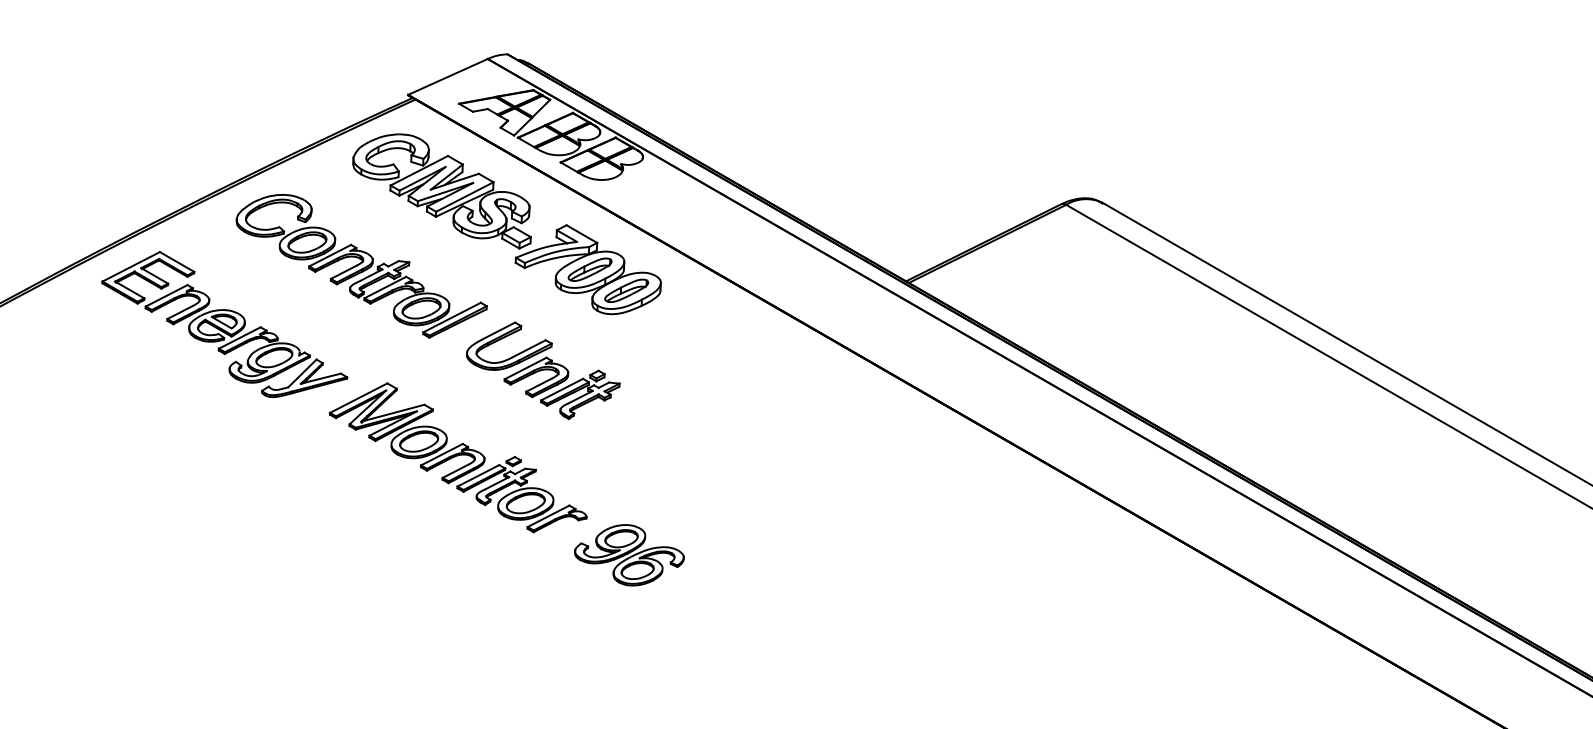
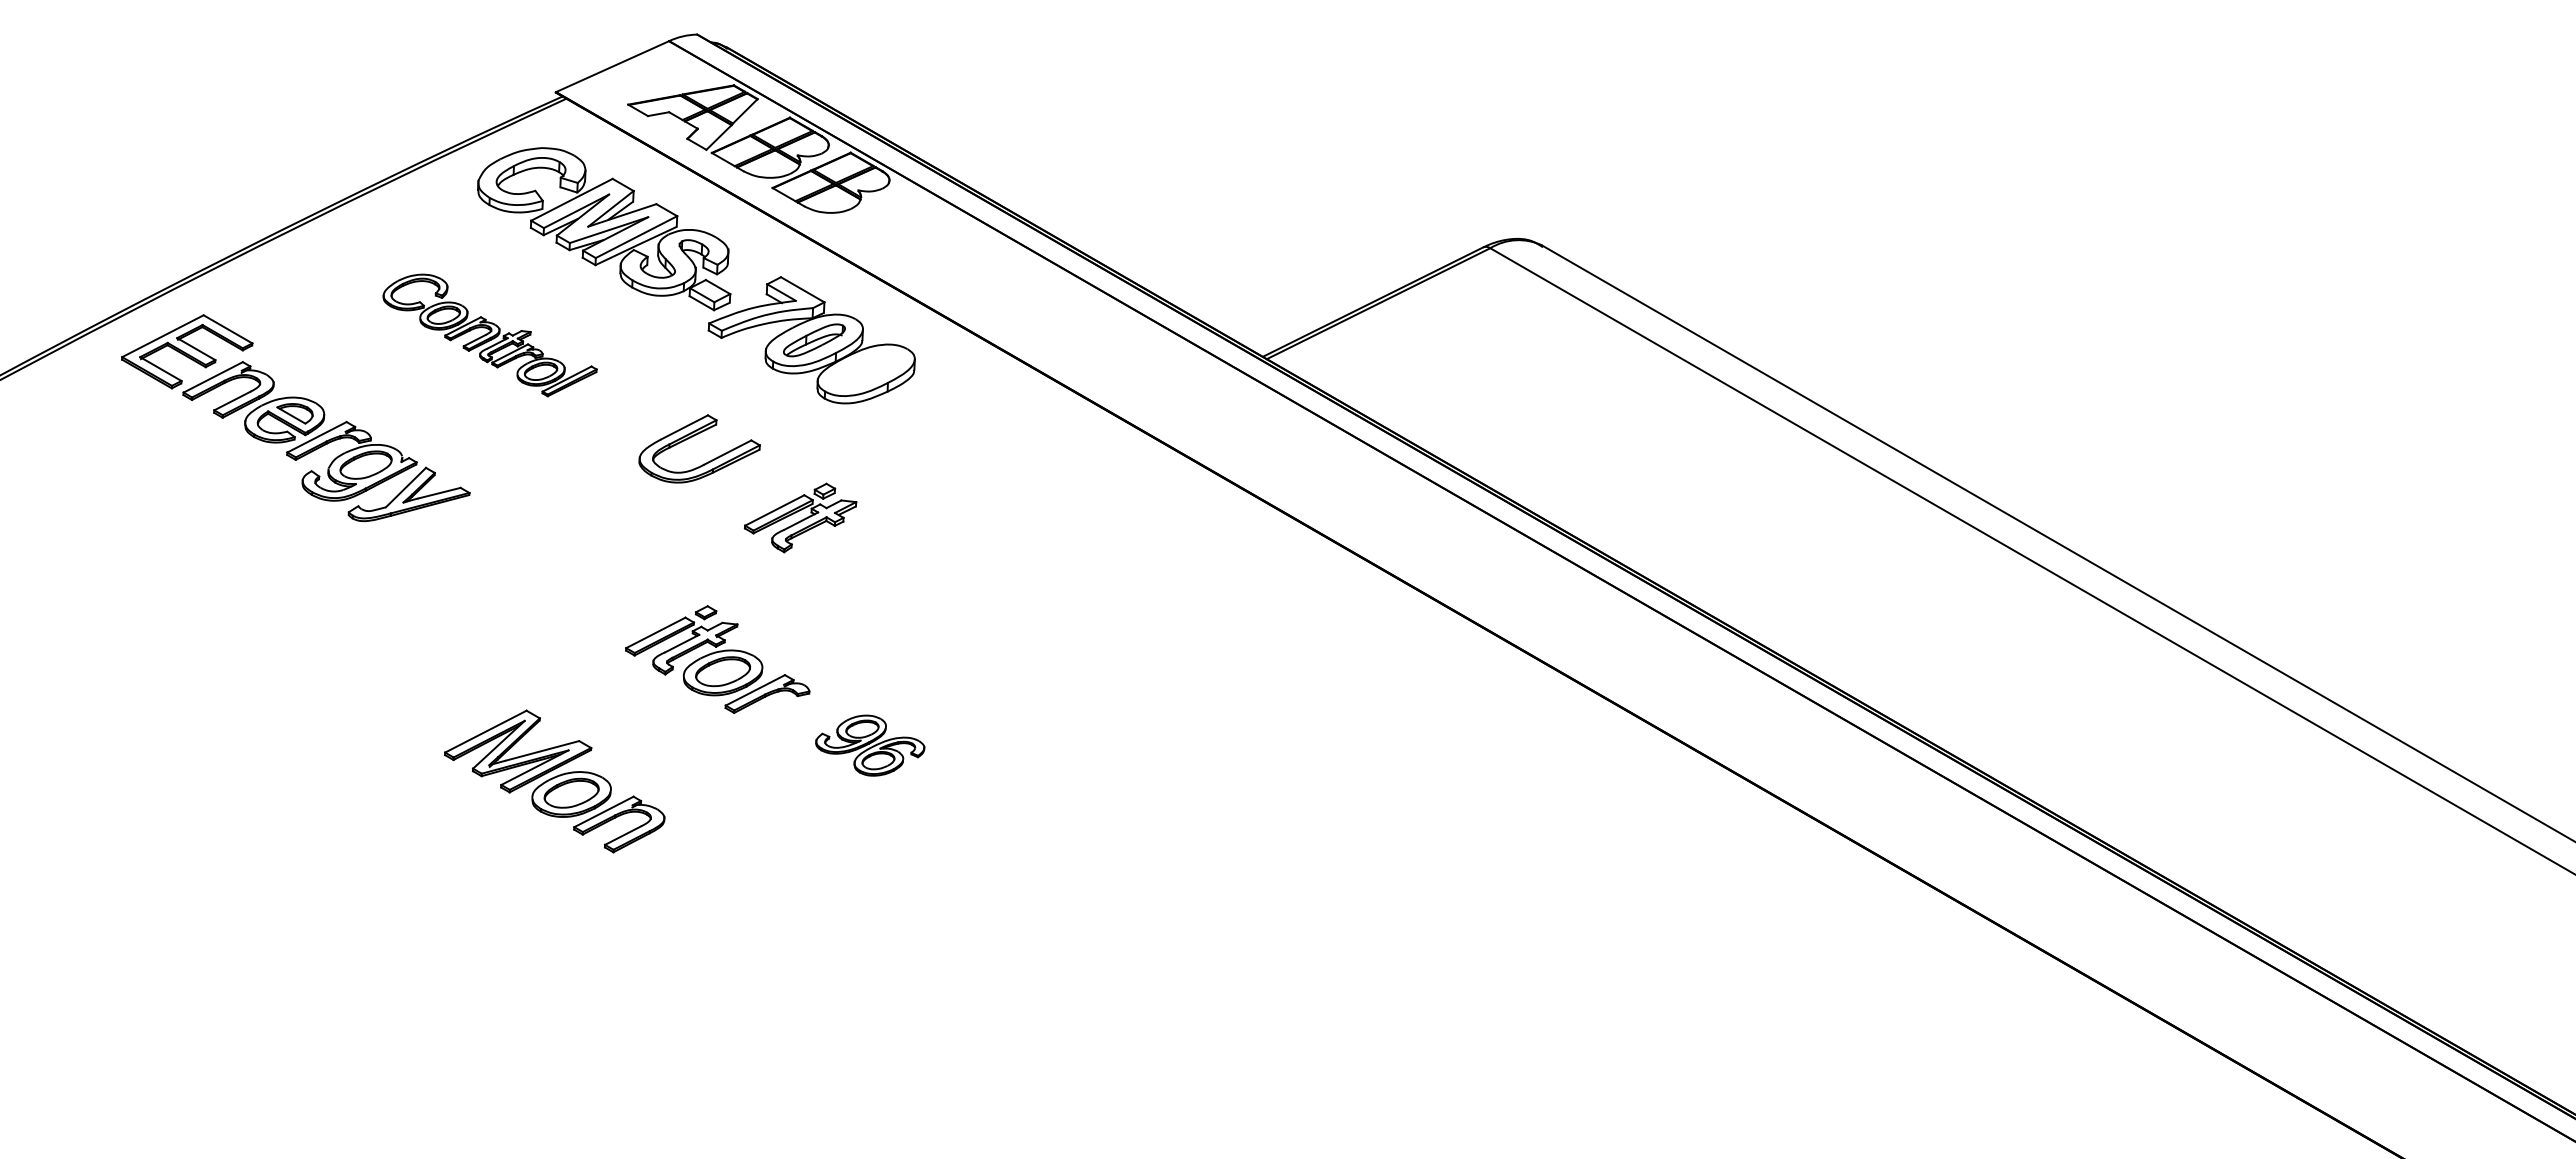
part: (361, 266) -> (489, 335), size x0.6
part: (626, 290) -> (865, 370), removed
part: (535, 373) -> (736, 487), removed
part: (407, 433) -> (554, 781), moved
part: (629, 555) -> (870, 745), size x0.7

